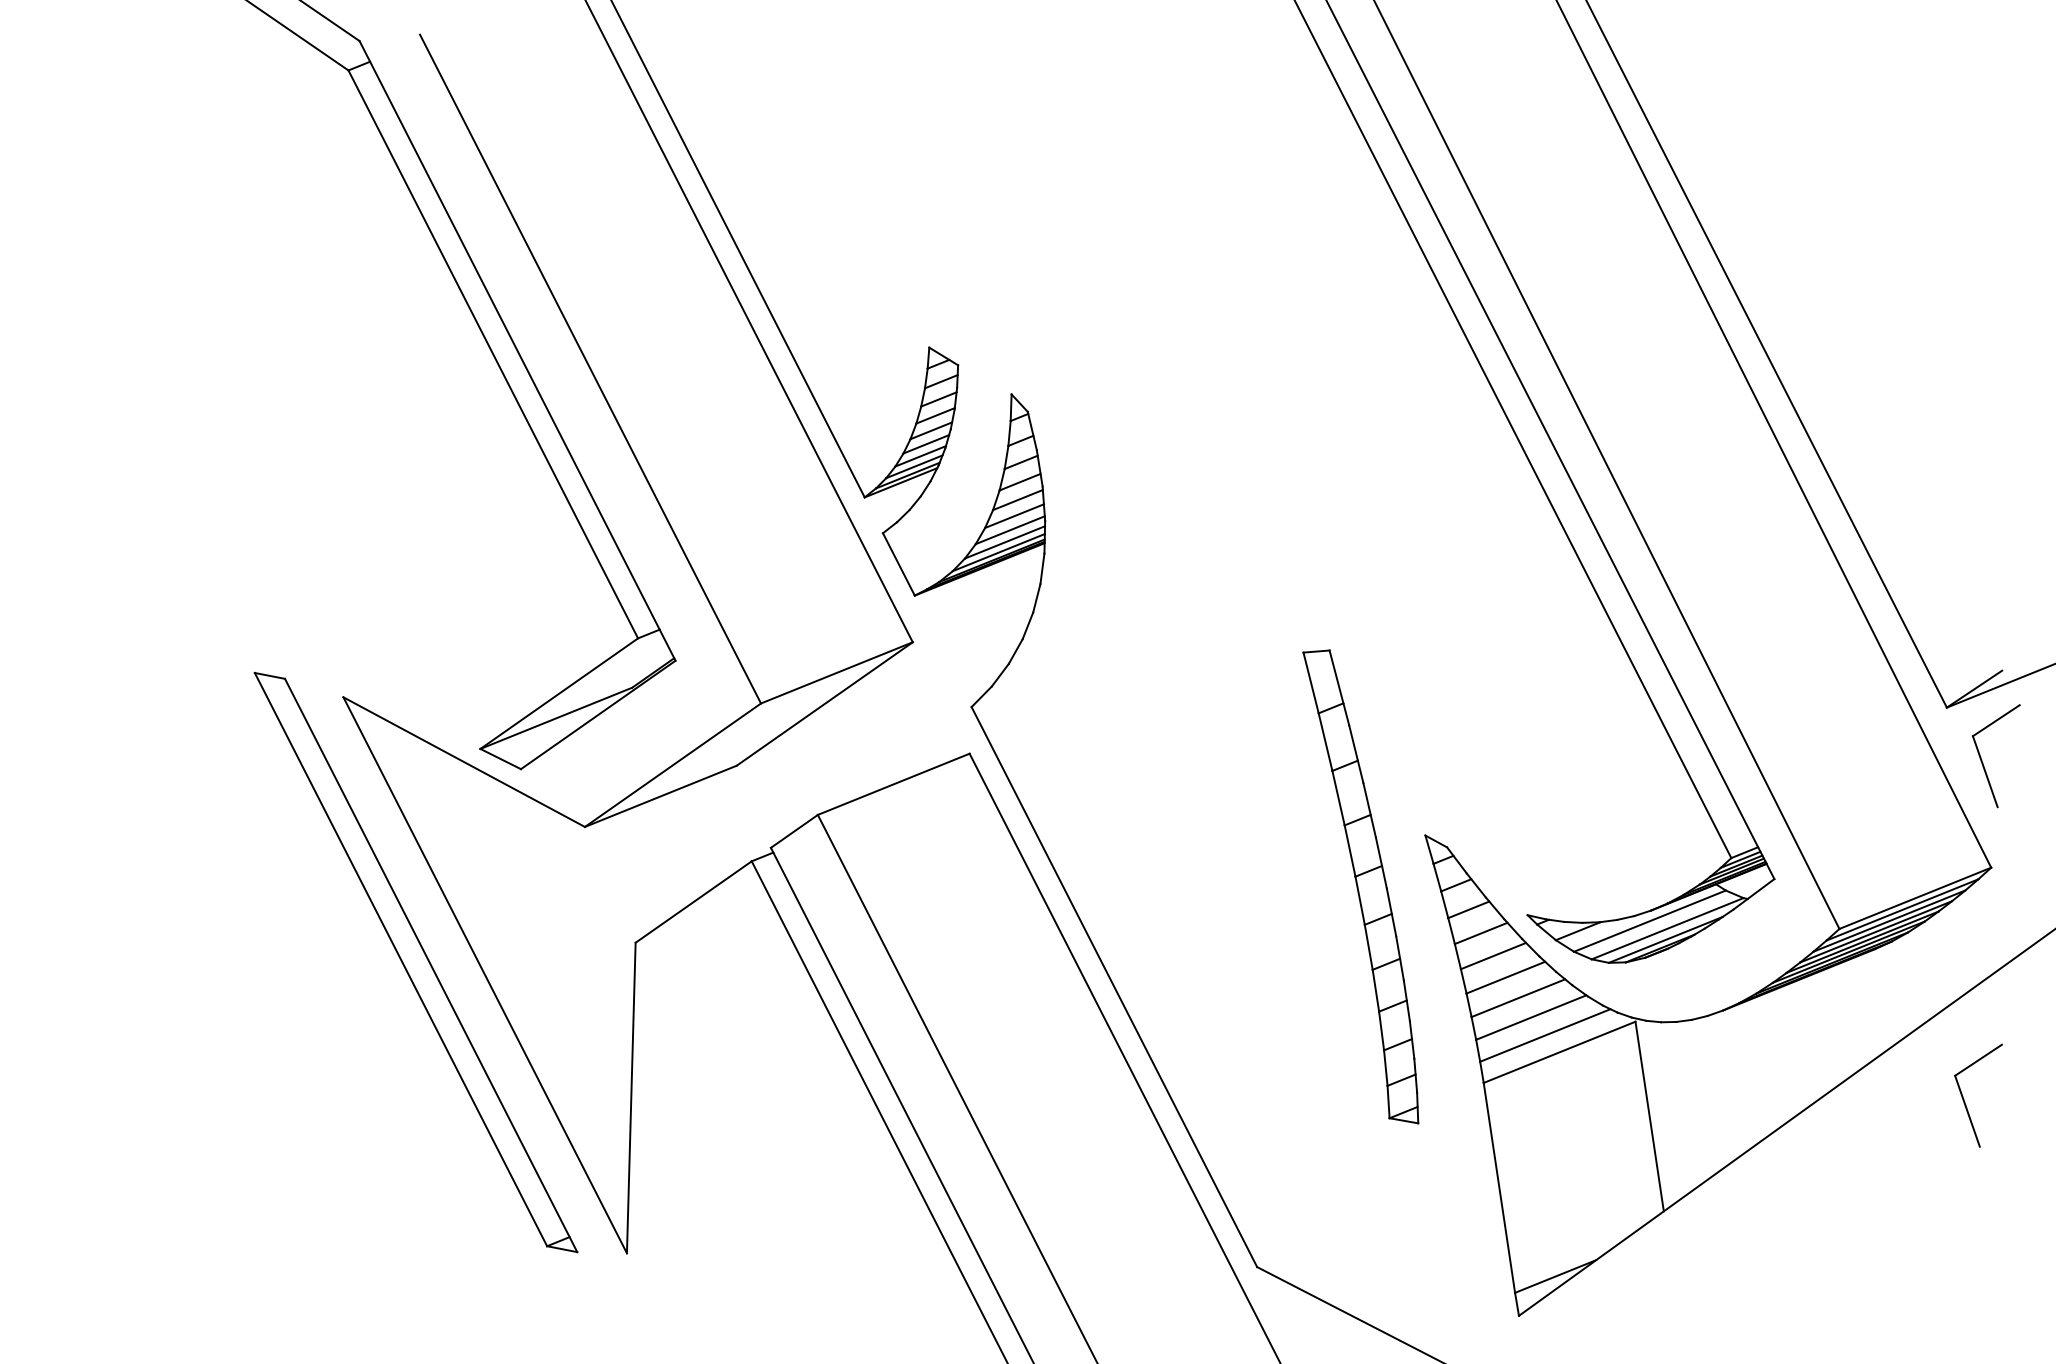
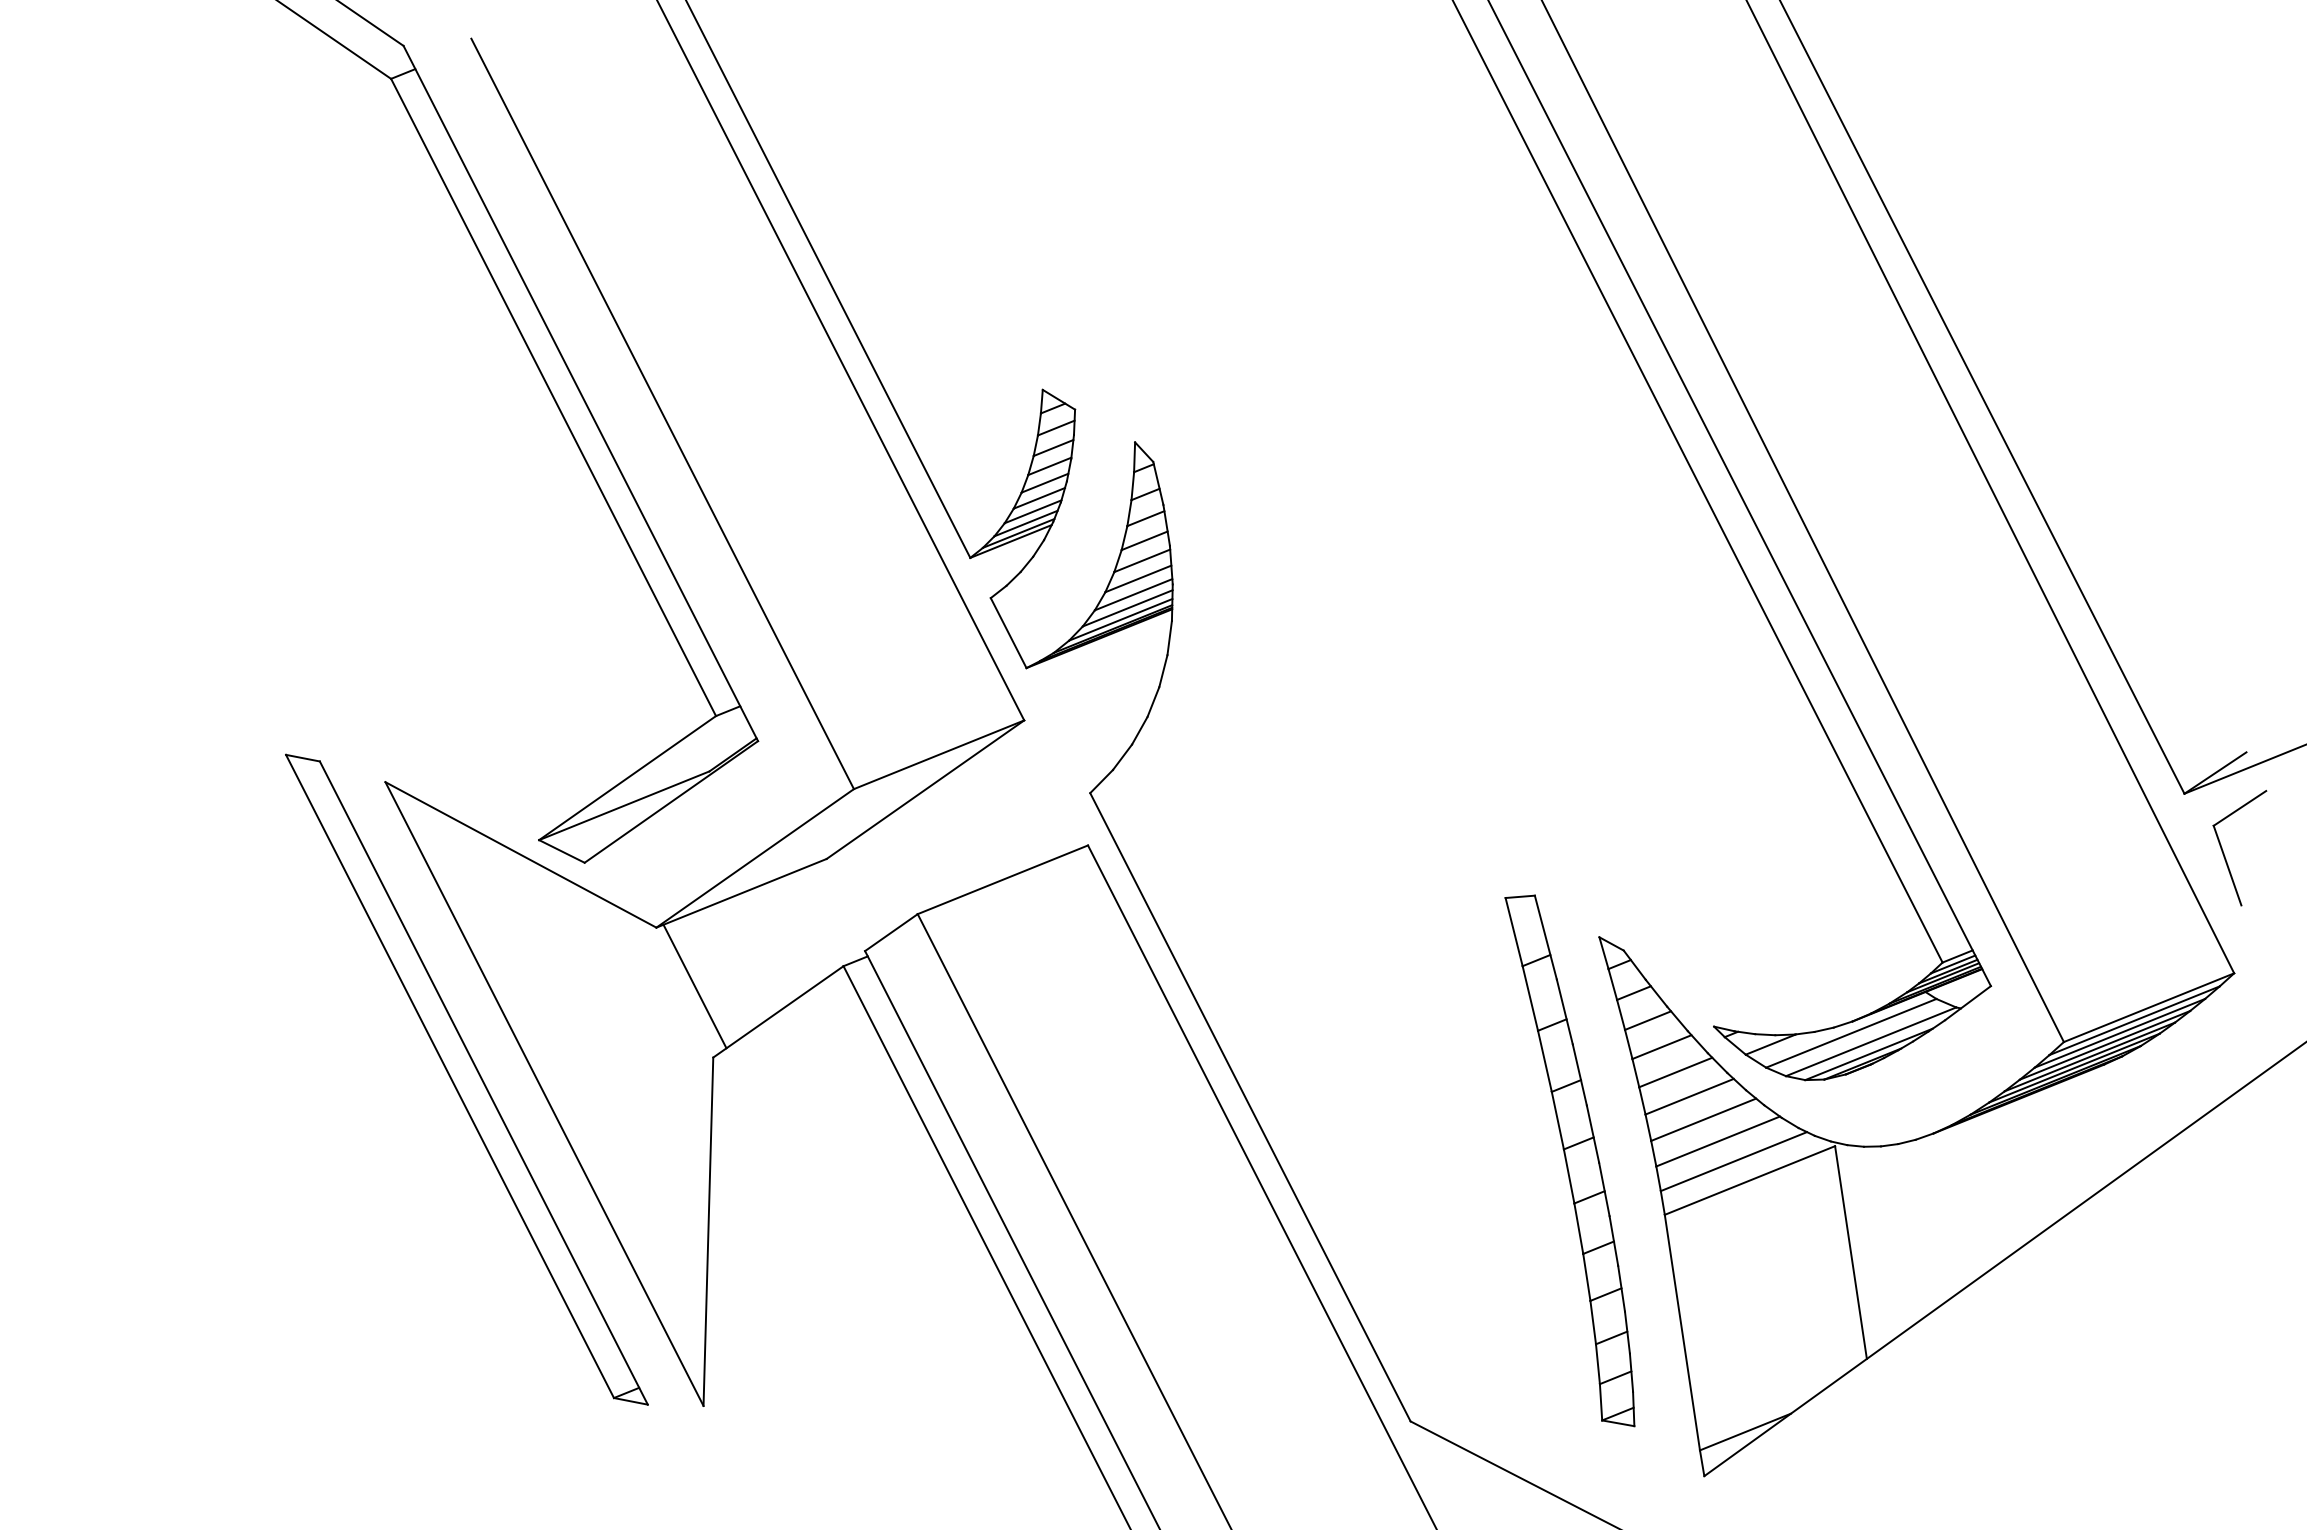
line: (618, 879) -> (694, 986), added
part: (1360, 886) -> (1569, 1160), moved
part: (1964, 1100) -> (2204, 1234), removed

